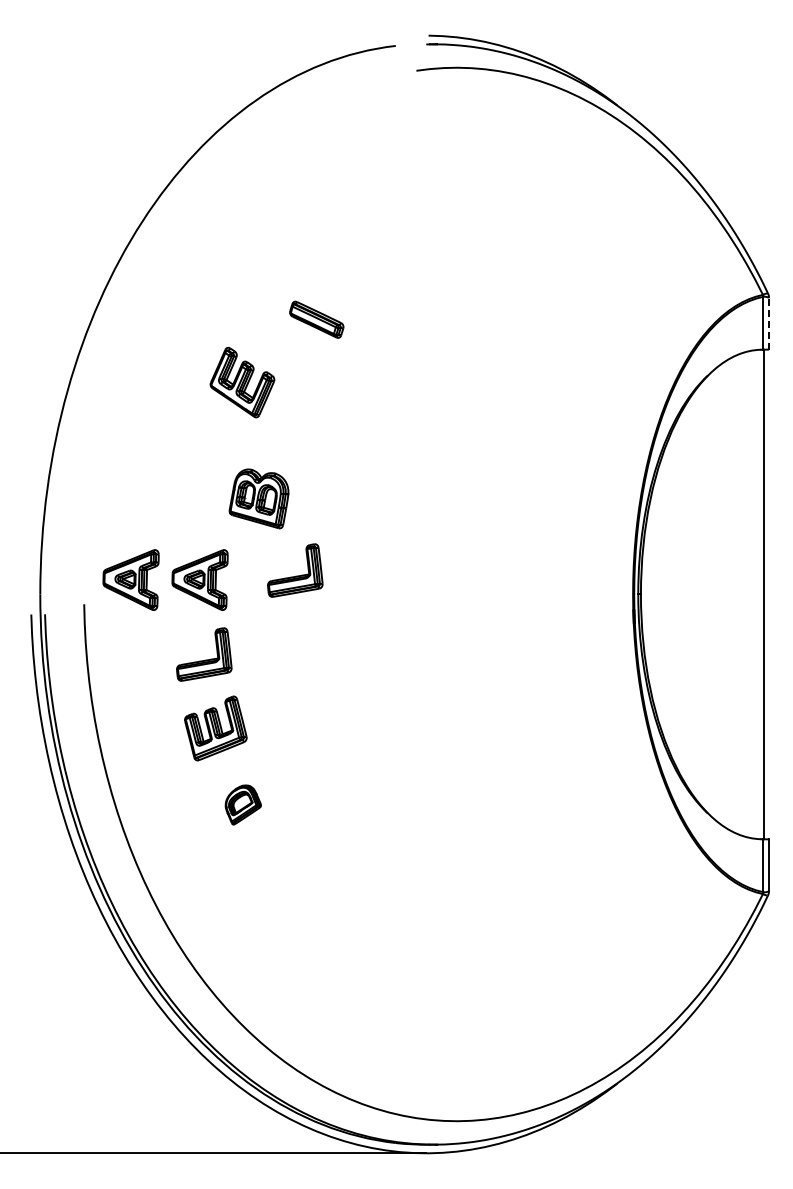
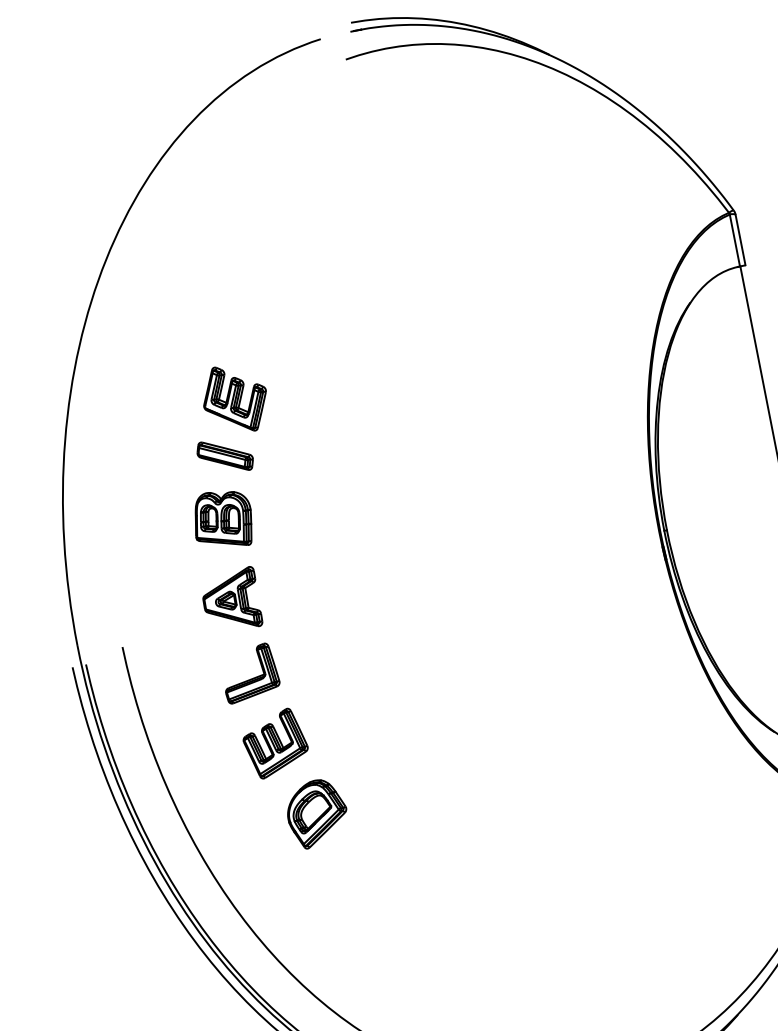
part: (316, 319) -> (224, 456), moved
line: (769, 323) -> (740, 239), dashed -> solid
part: (258, 498) -> (222, 519), moved
part: (295, 570) -> (323, 573), removed
part: (130, 579) -> (163, 613), removed
part: (243, 804) -> (317, 812), size x1.67

